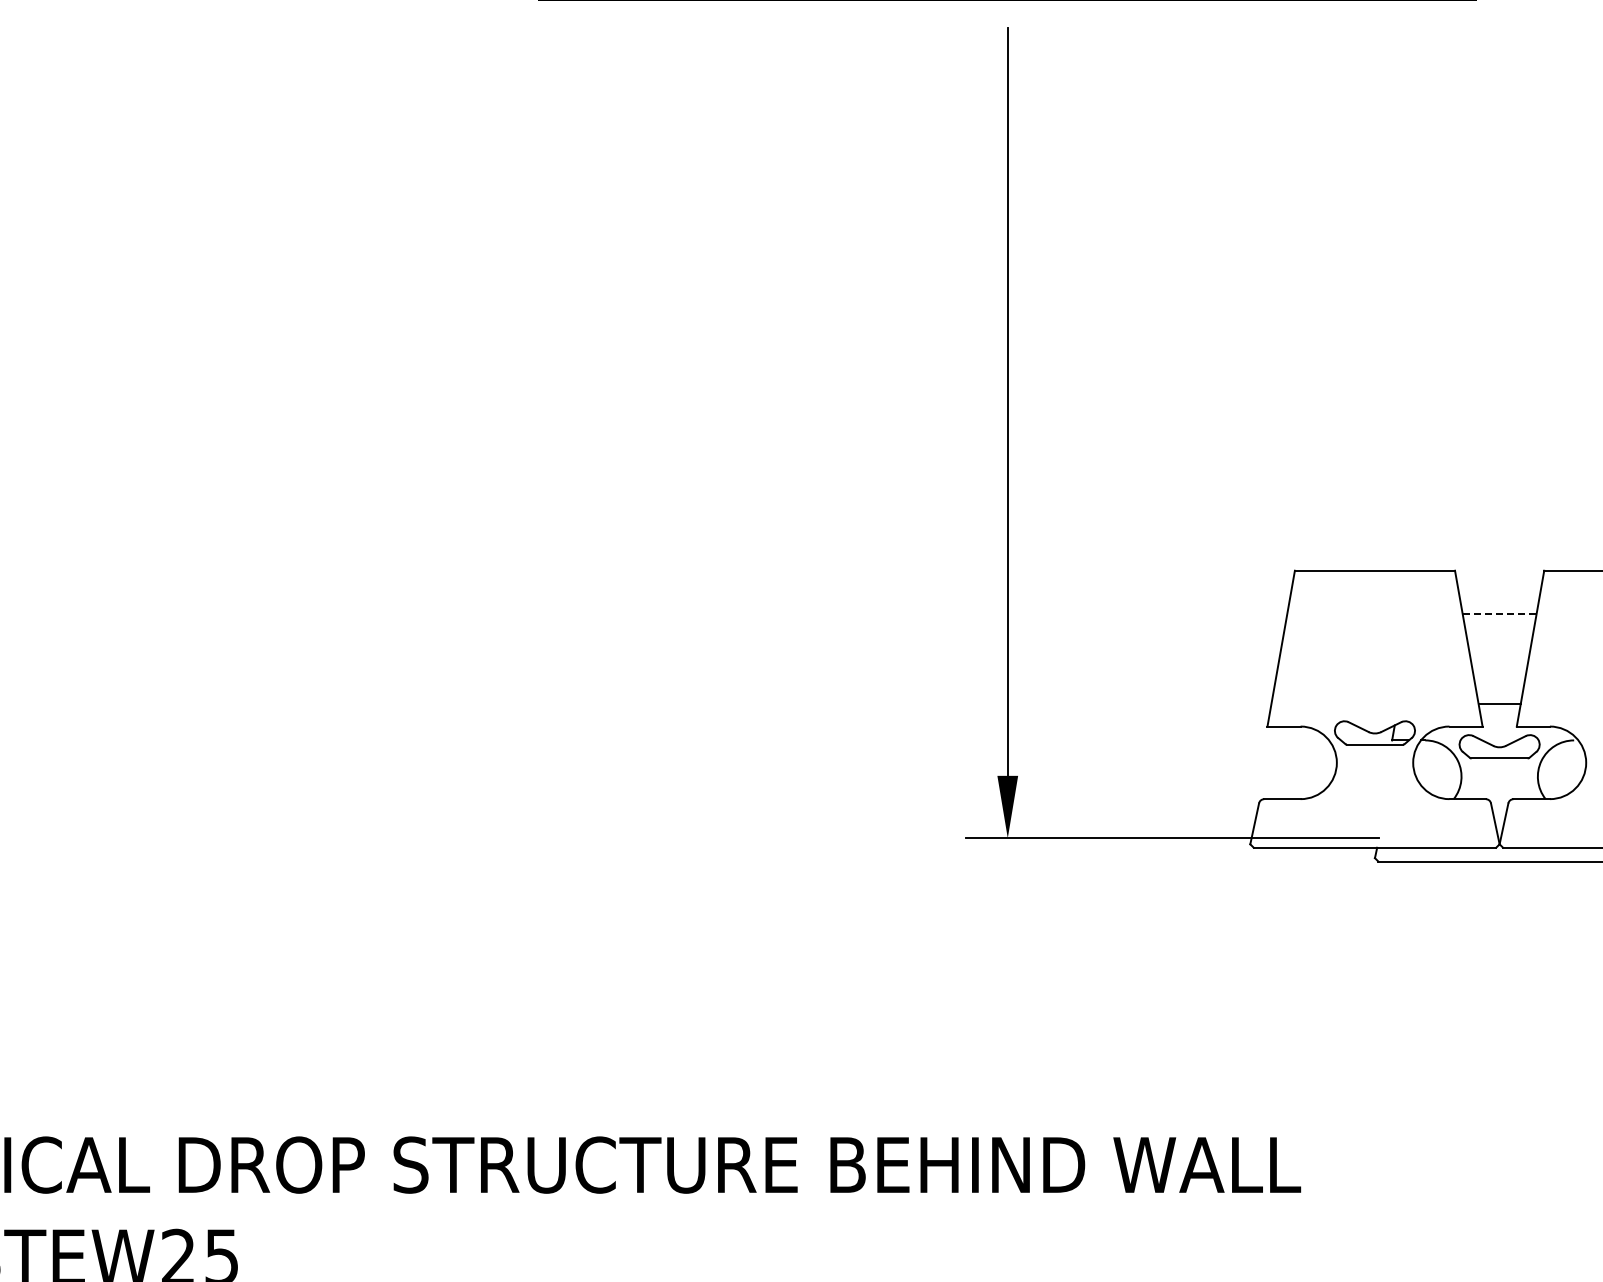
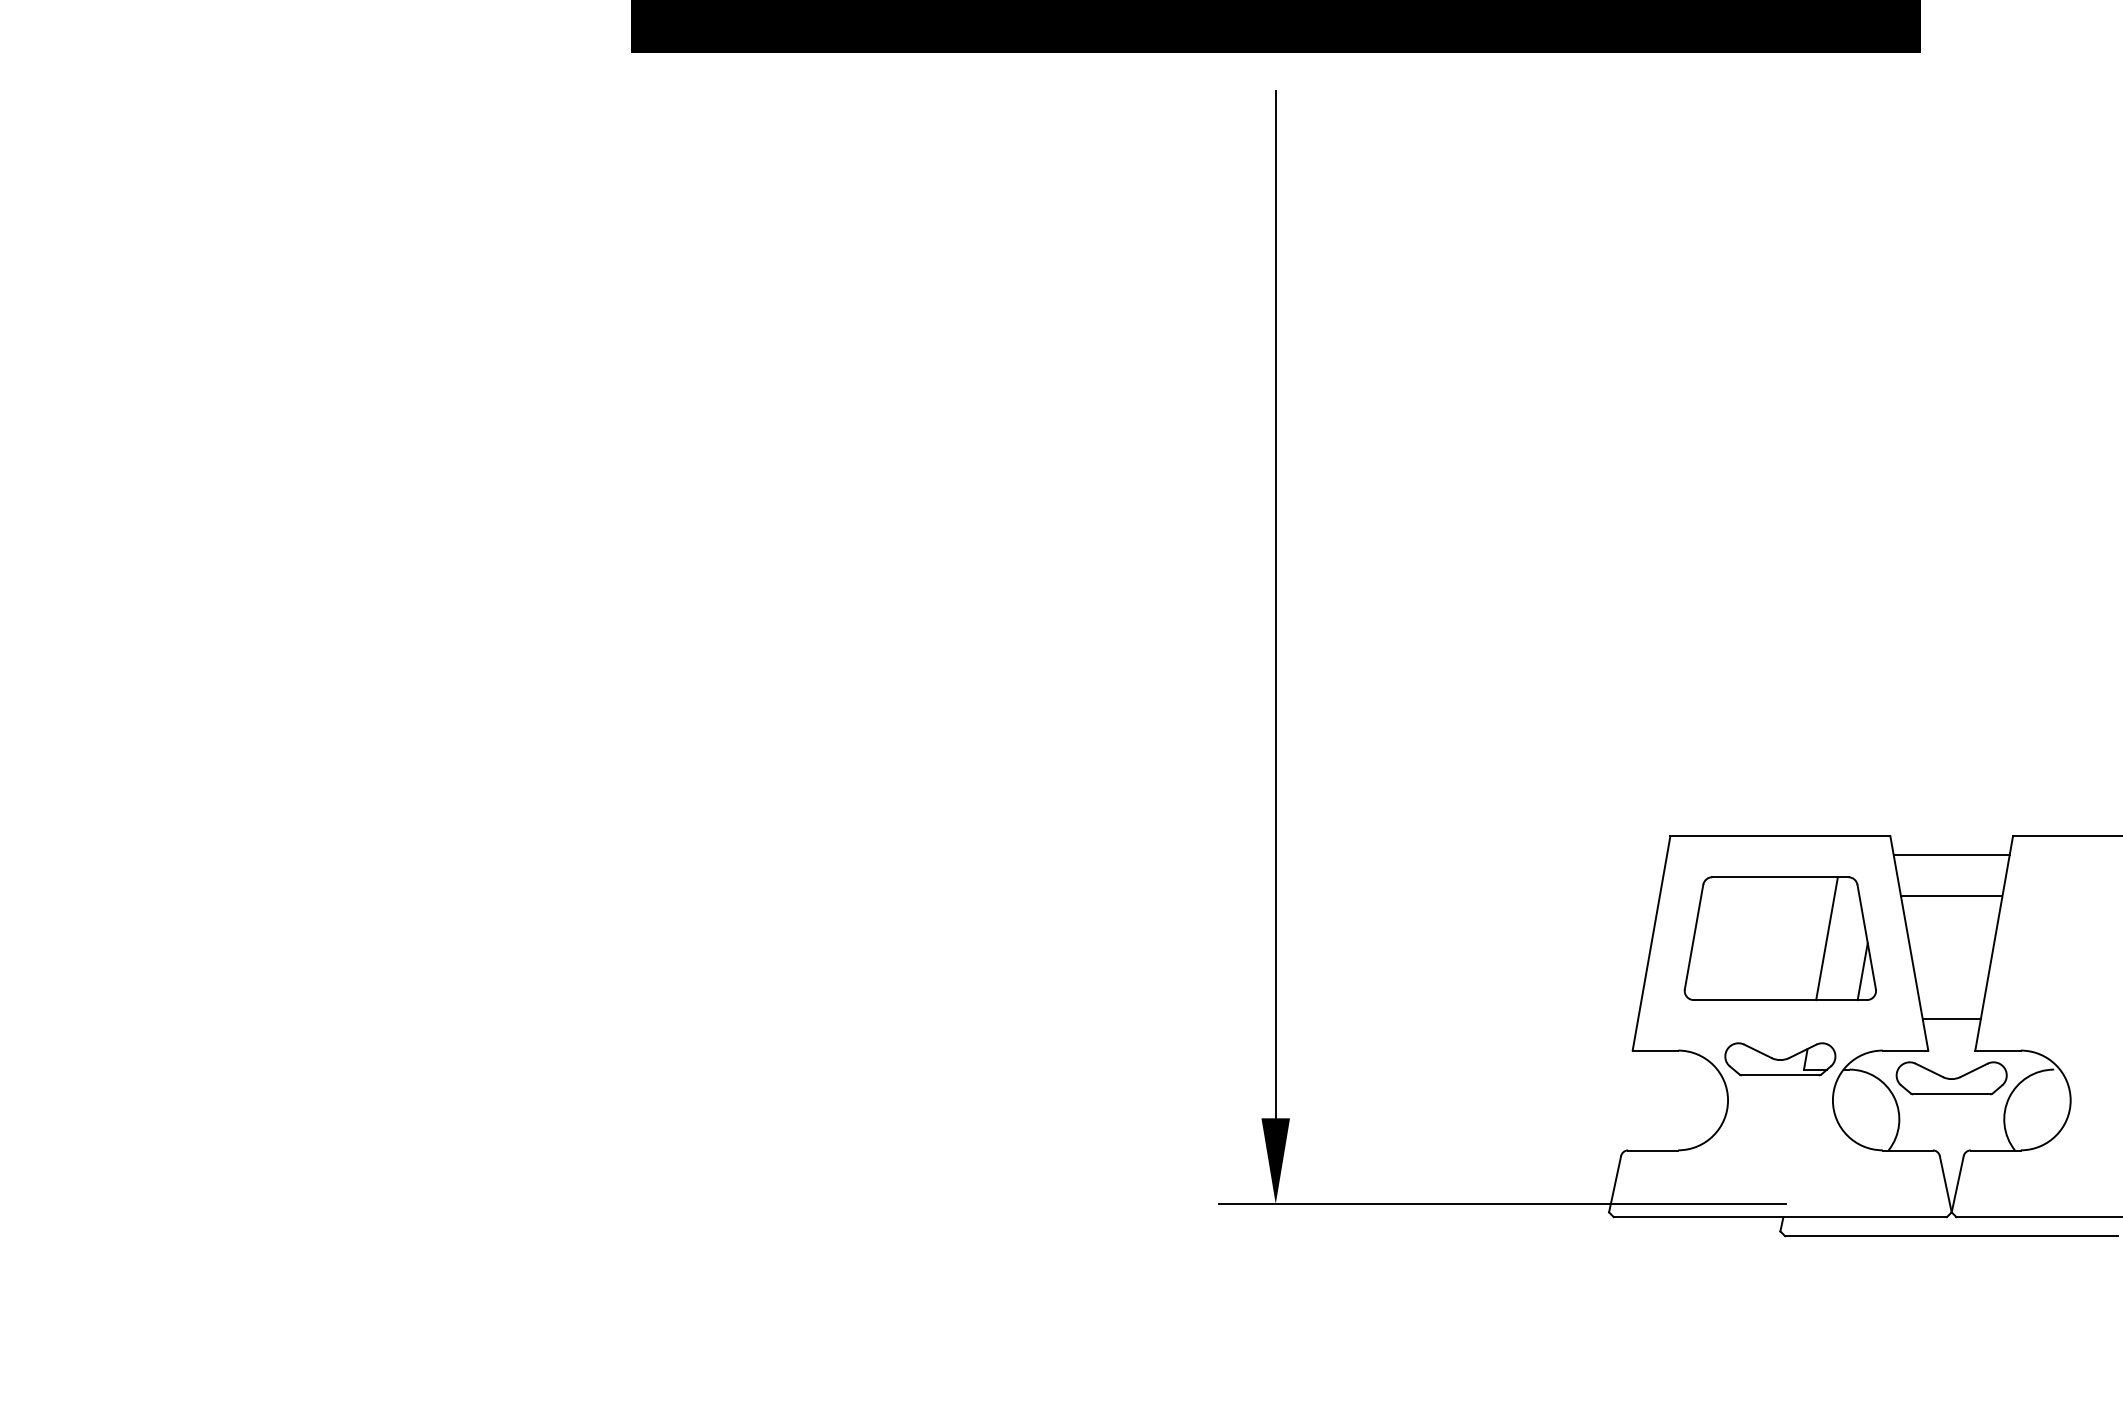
line: (1499, 584) -> (1951, 855), added
line: (1499, 614) -> (1951, 896), dashed -> solid
part: (1374, 644) -> (1779, 937), added

